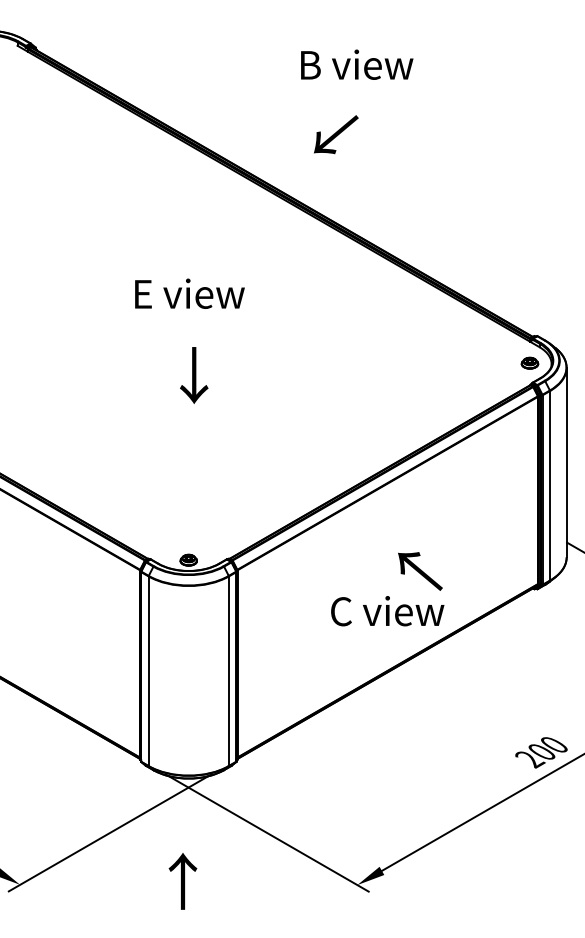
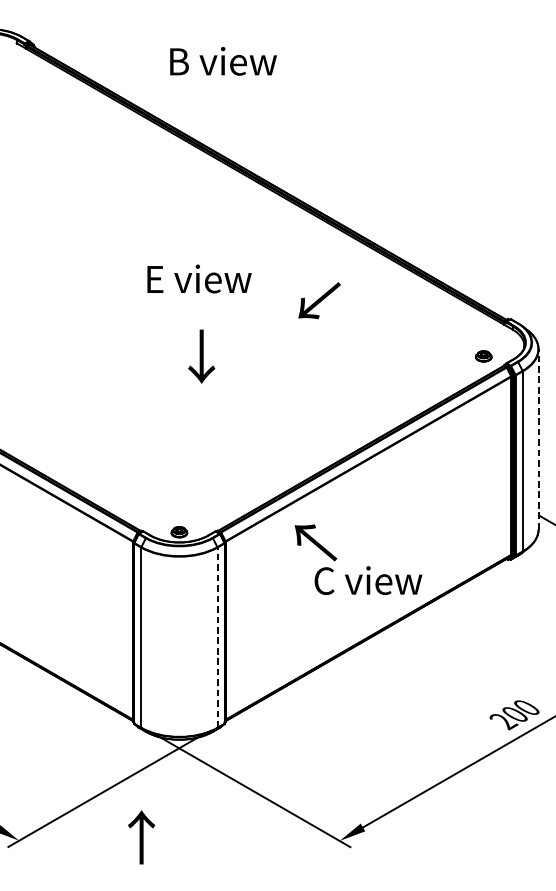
text: (357, 64) -> (223, 61), moved
text: (336, 134) -> (319, 300), moved
text: (189, 293) -> (199, 278), moved
part: (529, 362) -> (483, 355), moved
text: (194, 375) -> (201, 356), moved
line: (566, 462) -> (538, 439), solid -> dashed
text: (420, 571) -> (316, 542), moved
line: (228, 671) -> (217, 637), solid -> dashed
text: (182, 881) -> (141, 837), moved

